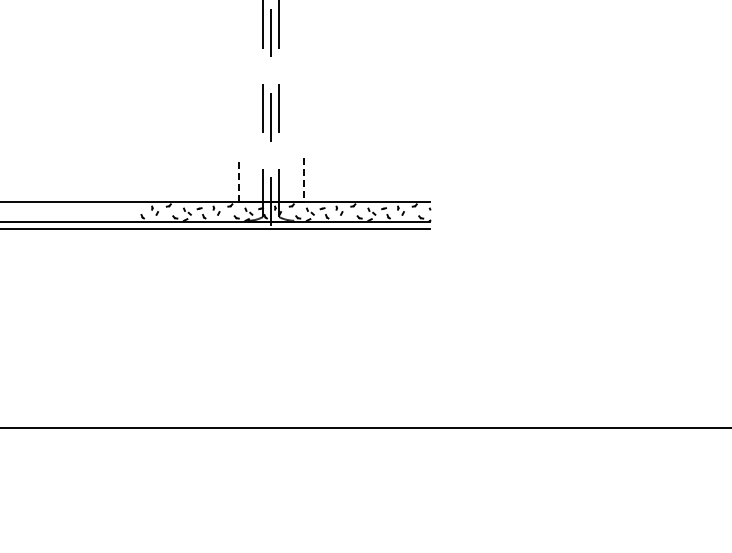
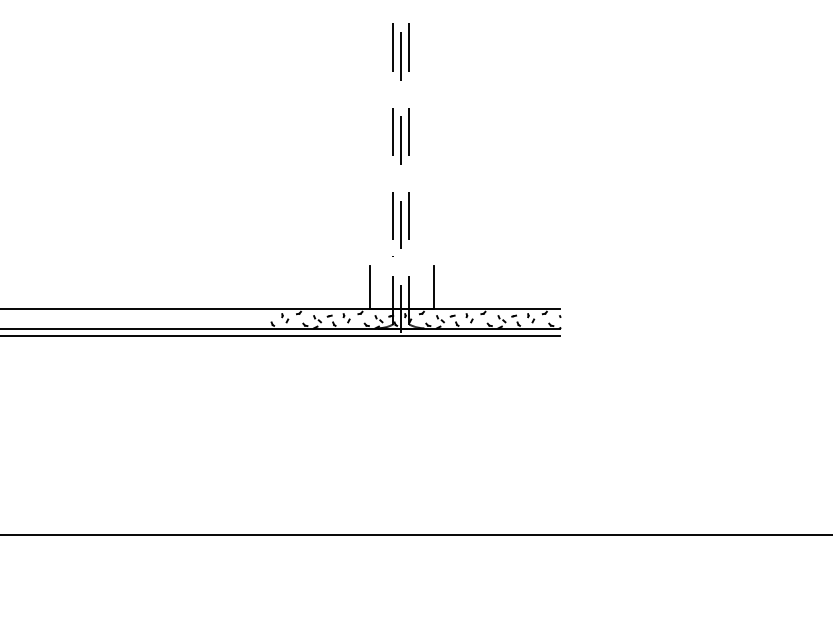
line: (239, 180) -> (369, 287), dashed -> solid
line: (303, 180) -> (433, 287), dashed -> solid

